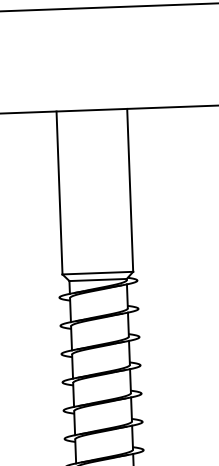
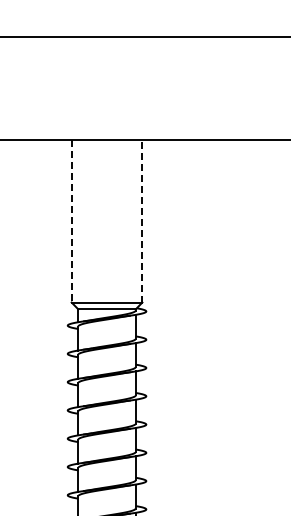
line: (130, 190) -> (142, 221), solid -> dashed
line: (59, 193) -> (71, 221), solid -> dashed

